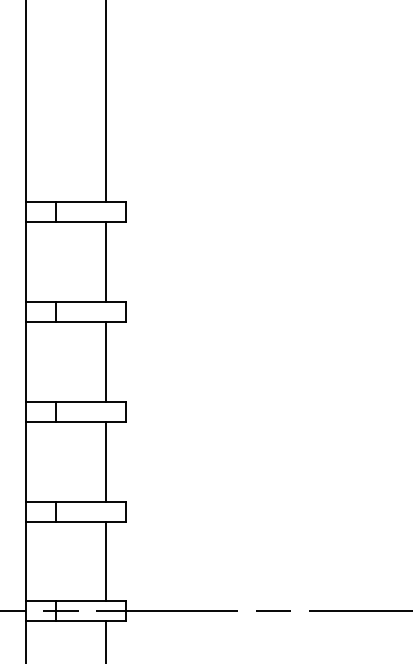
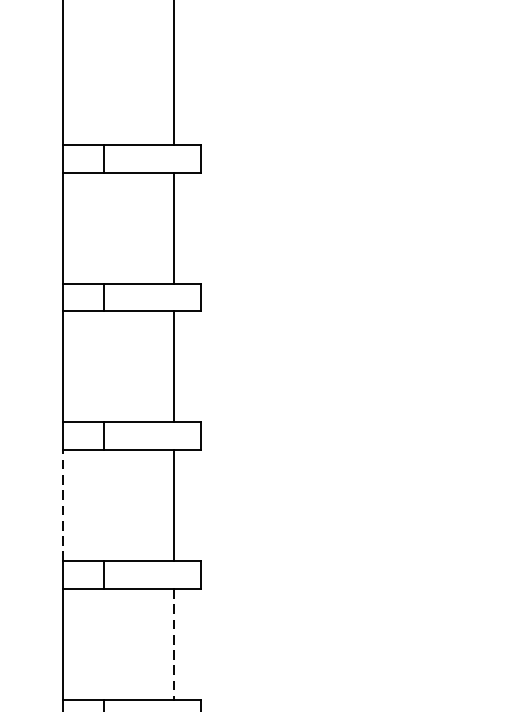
line: (25, 461) -> (62, 505), solid -> dashed
line: (105, 561) -> (173, 644), solid -> dashed

